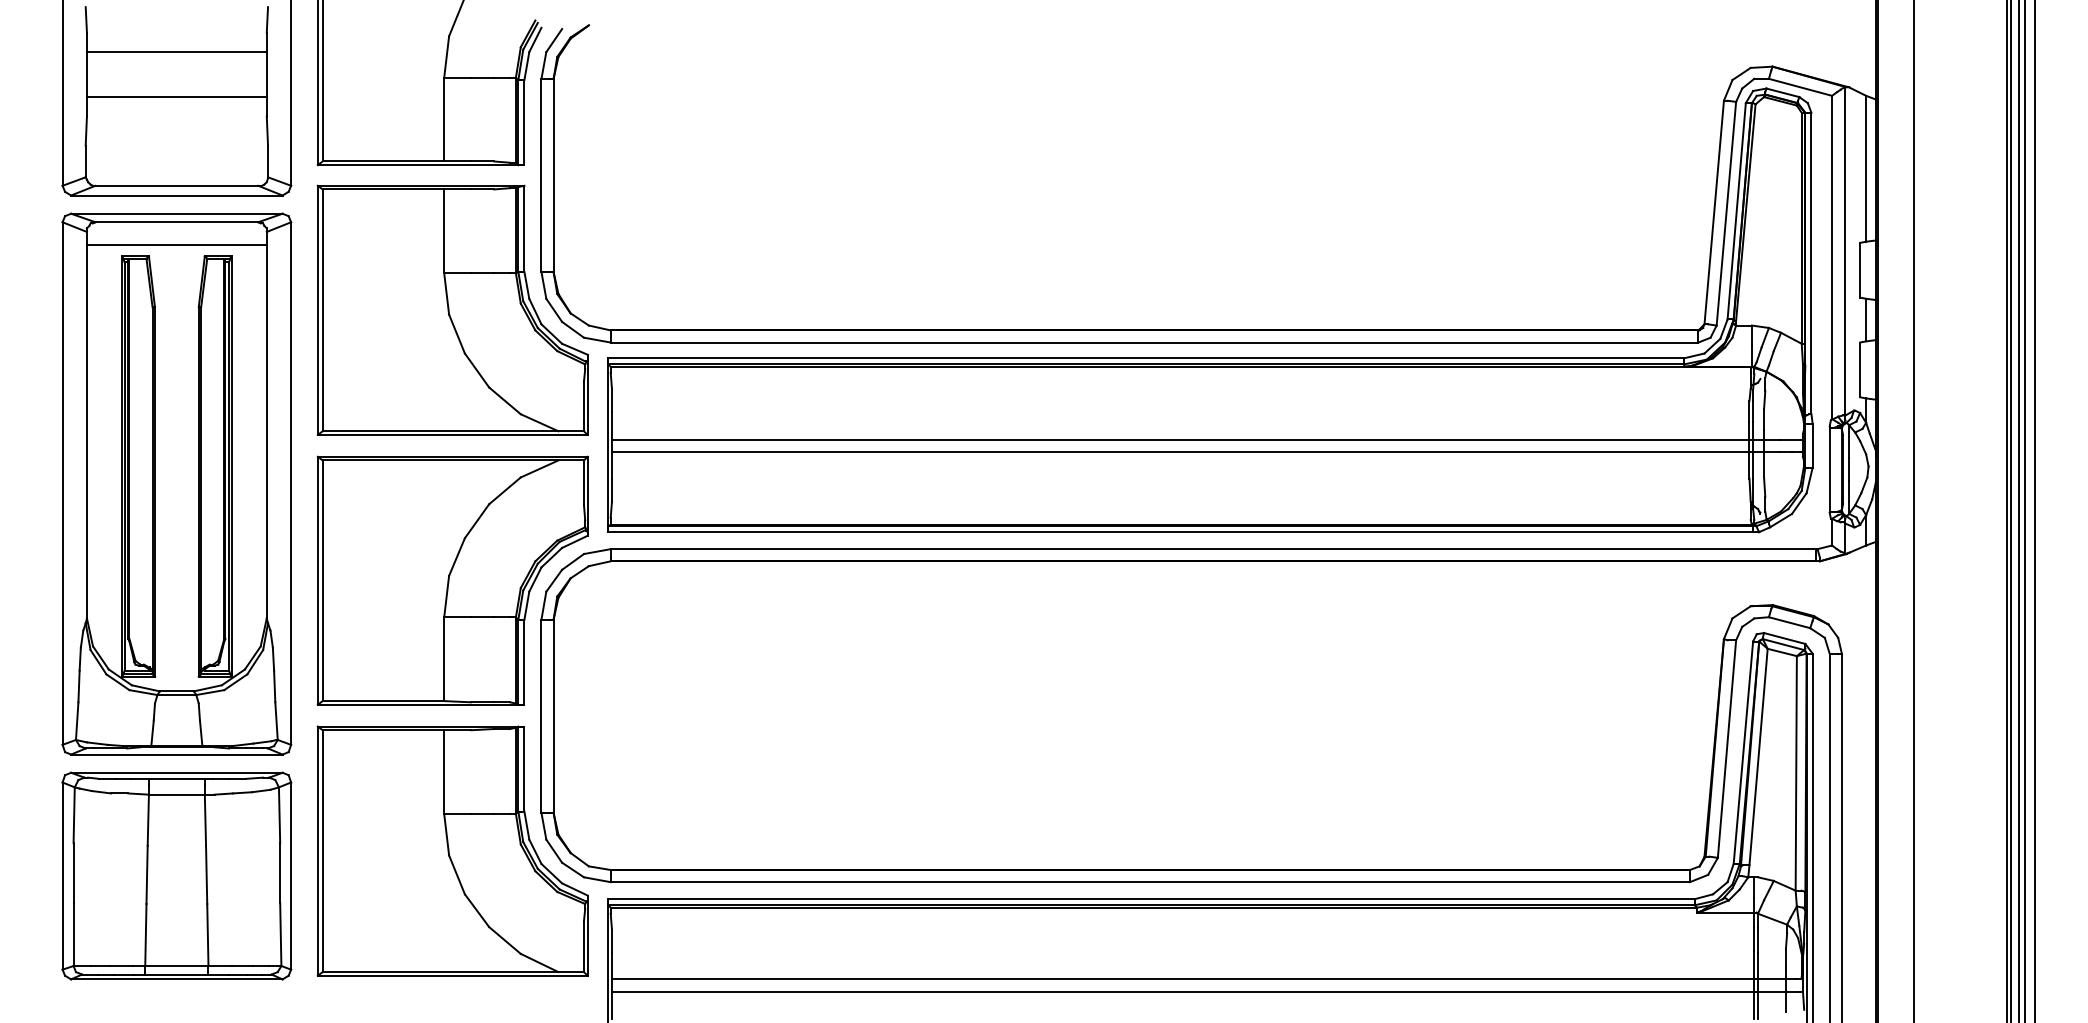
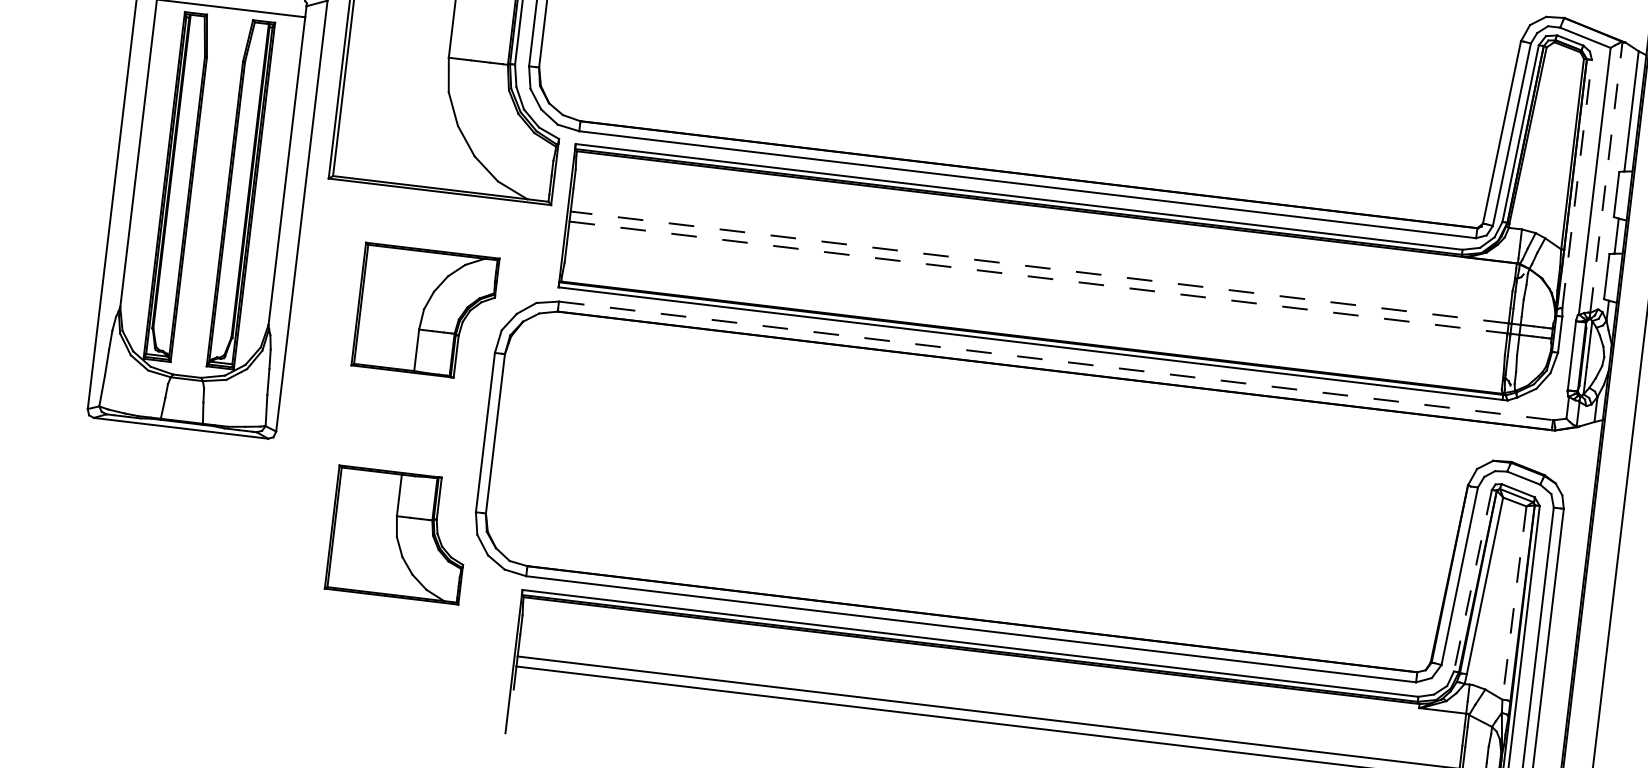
line: (1845, 250) -> (1606, 176), solid -> dashed
line: (1811, 263) -> (1577, 184), solid -> dashed
line: (1180, 439) -> (1039, 267), solid -> dashed
line: (1180, 451) -> (1038, 277), solid -> dashed
line: (1213, 549) -> (1055, 361), solid -> dashed
part: (452, 580) -> (425, 311), size x0.6
line: (1743, 752) -> (1473, 580), solid -> dashed
line: (1796, 773) -> (1514, 603), solid -> dashed
part: (452, 850) -> (398, 534), size x0.6
part: (176, 875) -> (168, 528), removed

